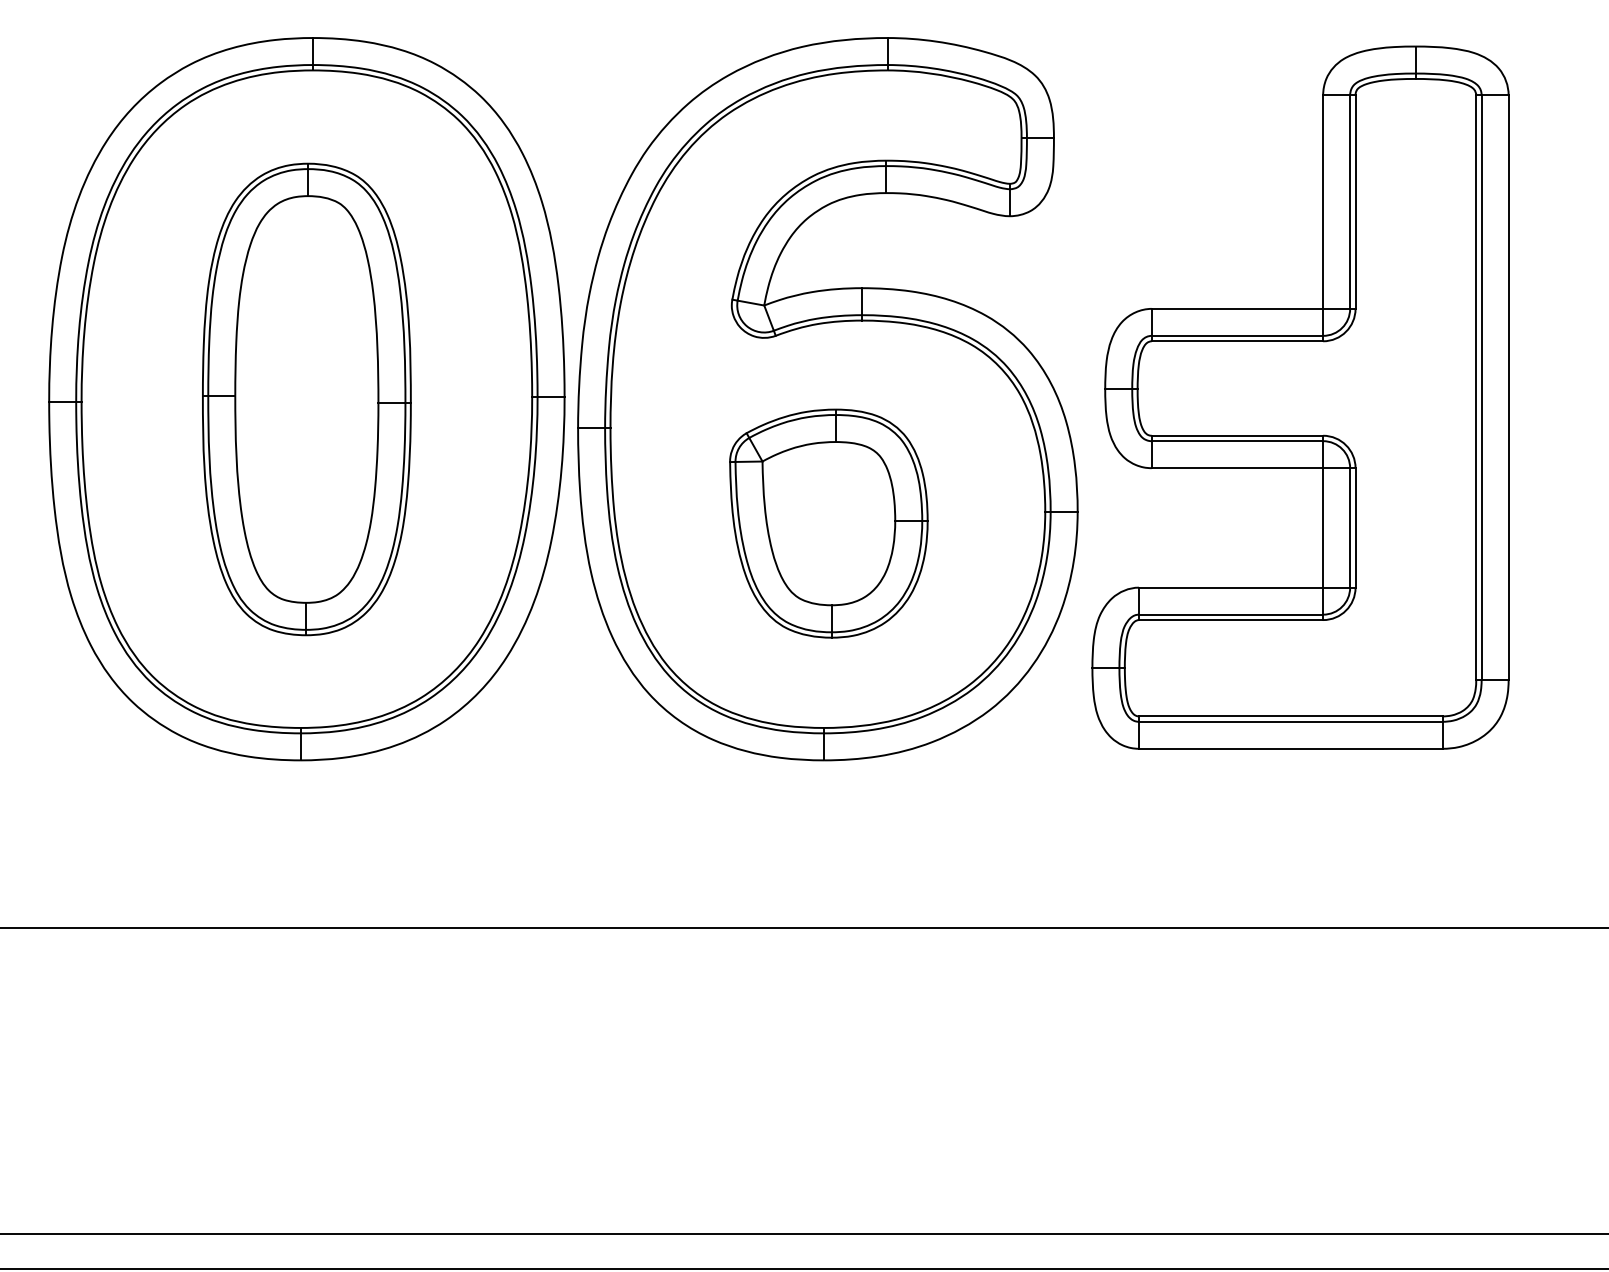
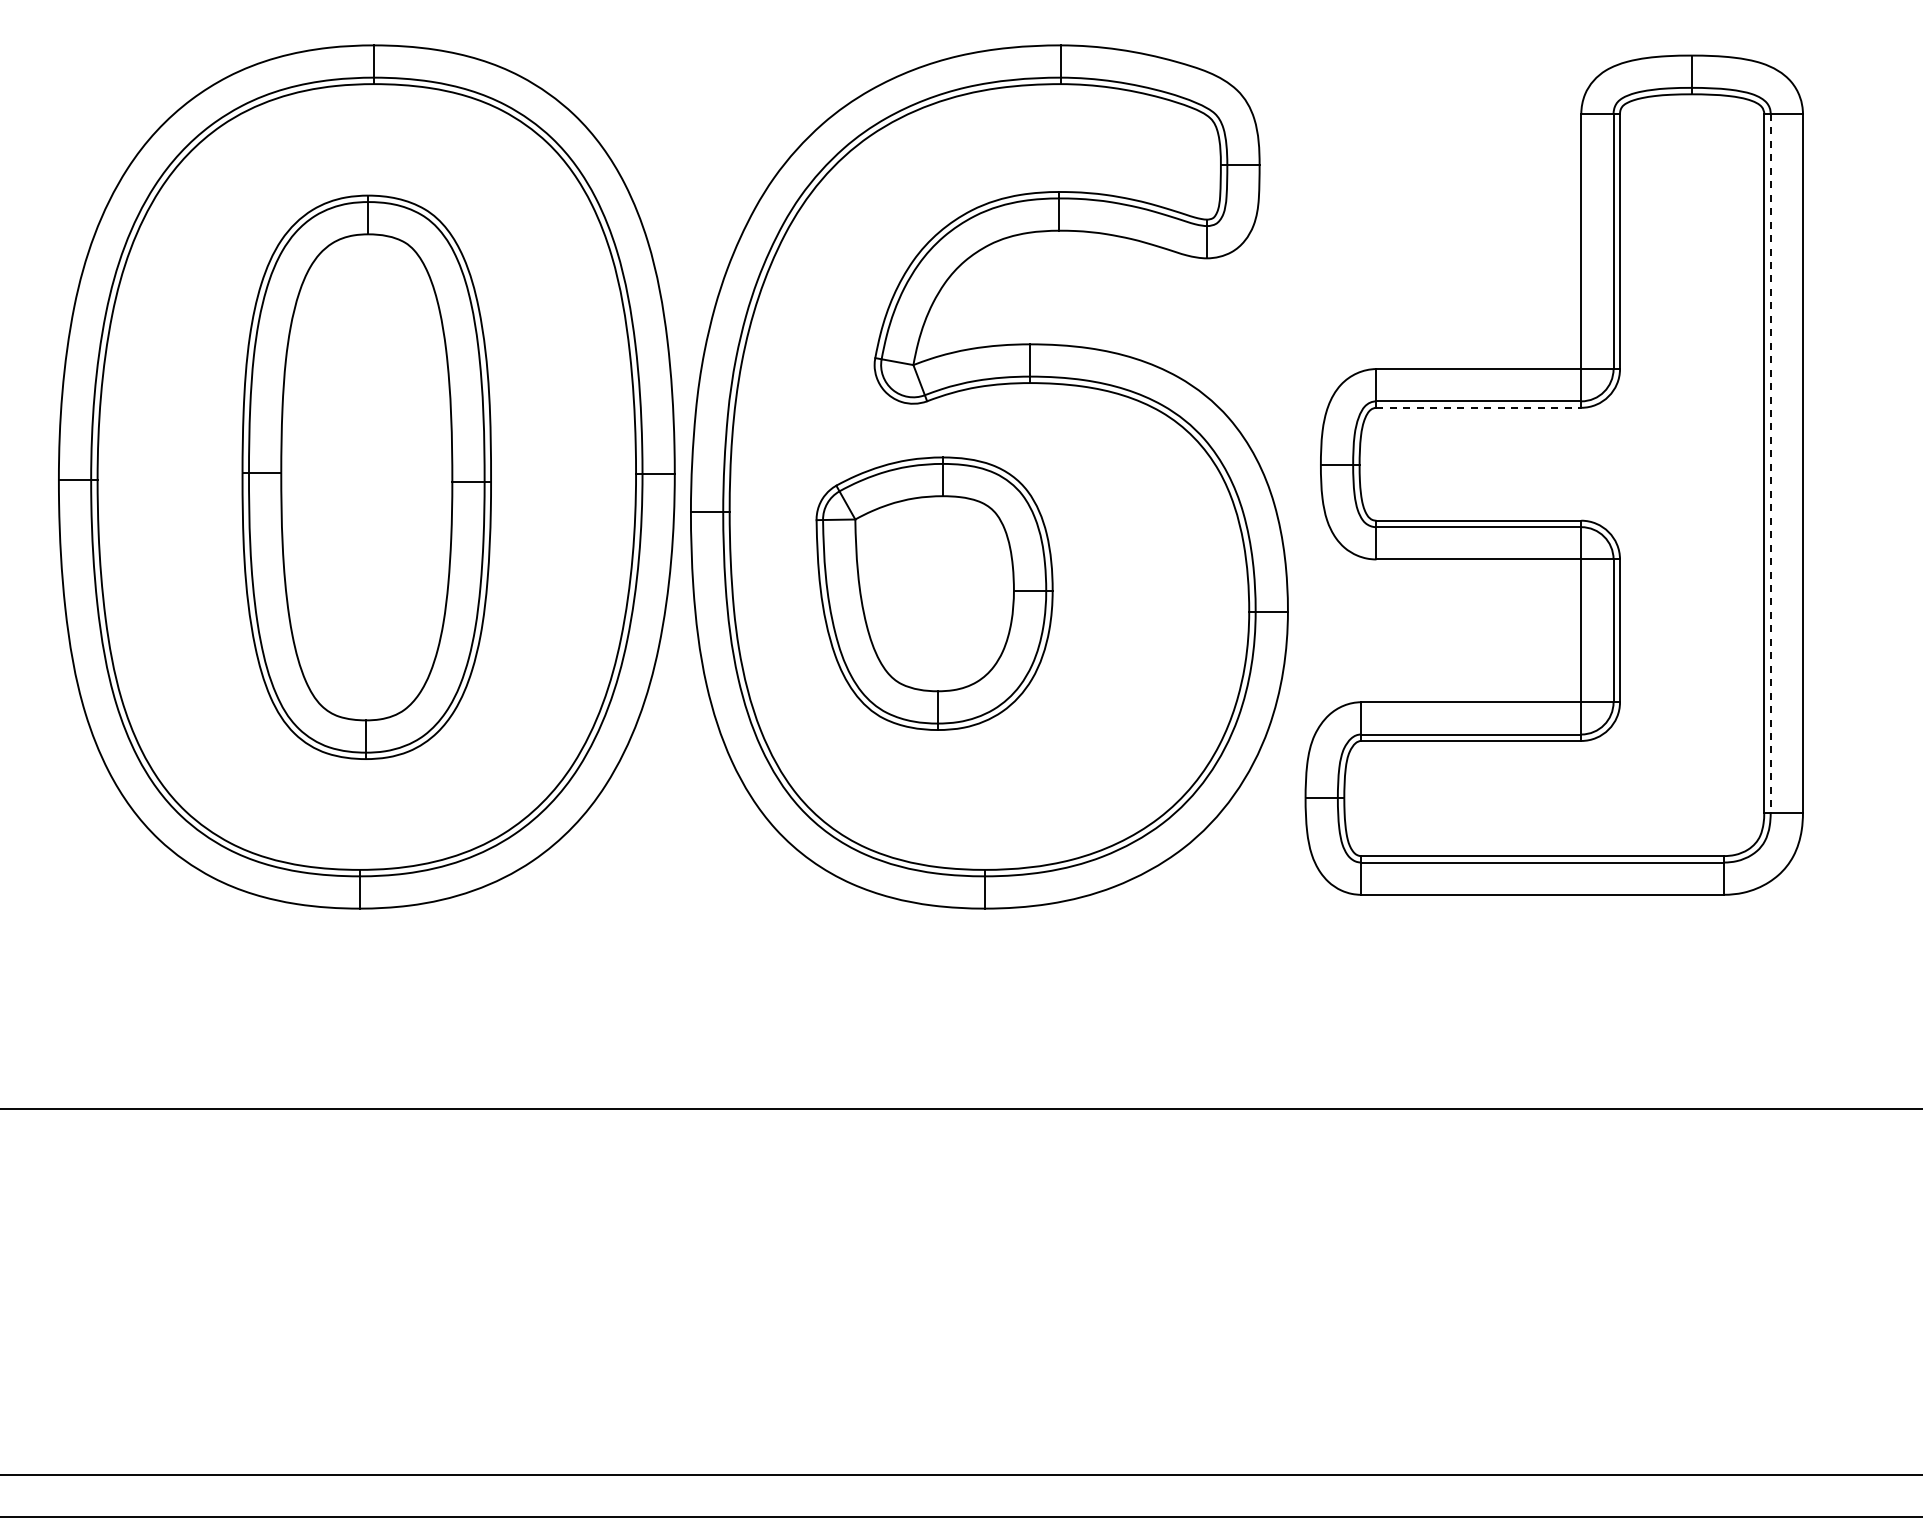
line: (1237, 341) -> (1479, 407), solid -> dashed
line: (1481, 387) -> (1770, 463), solid -> dashed
part: (828, 523) -> (934, 593), moved

